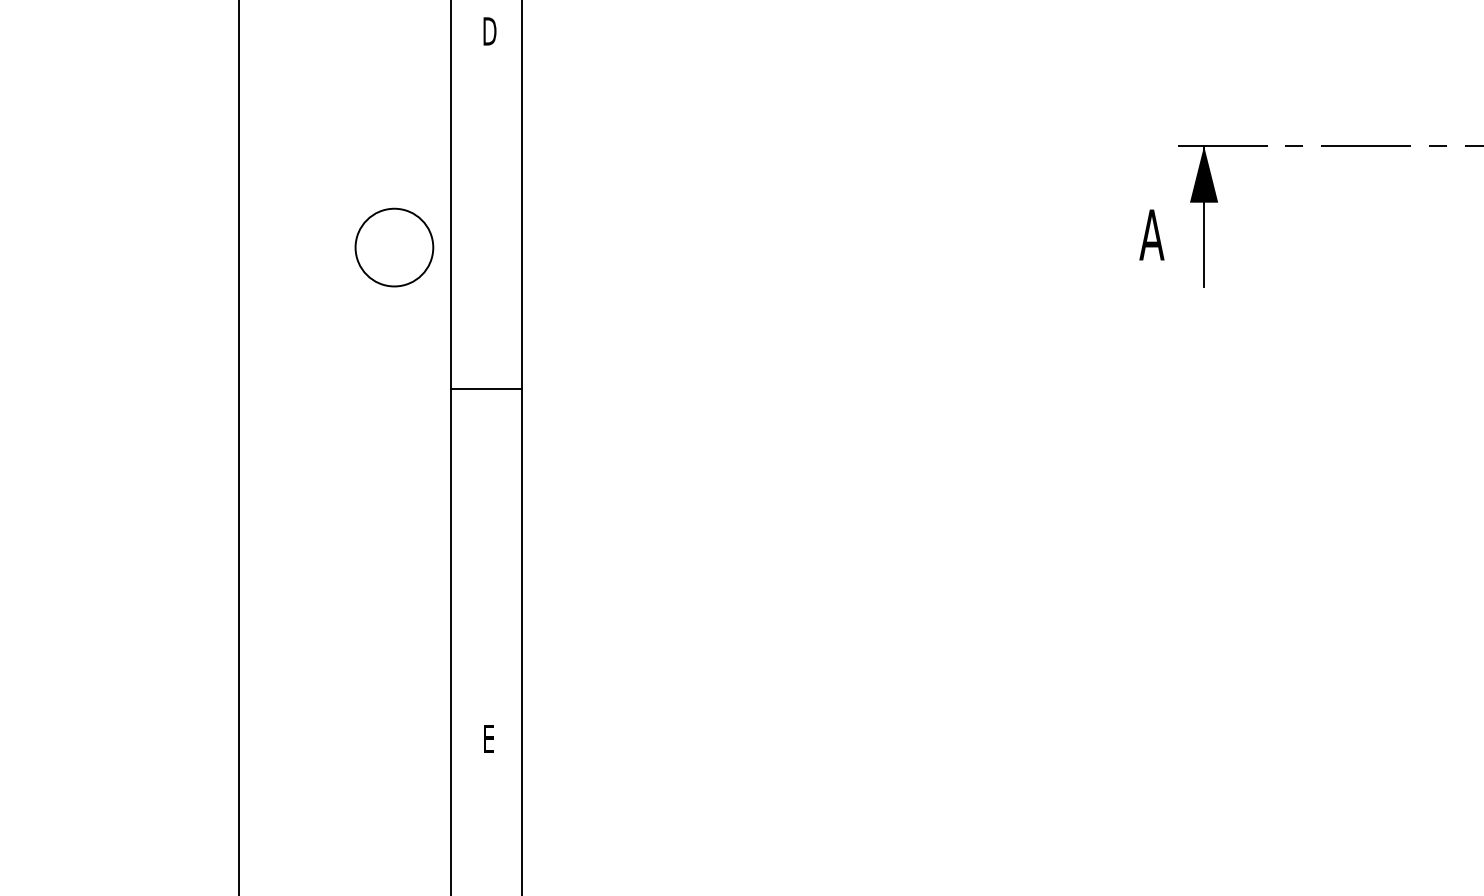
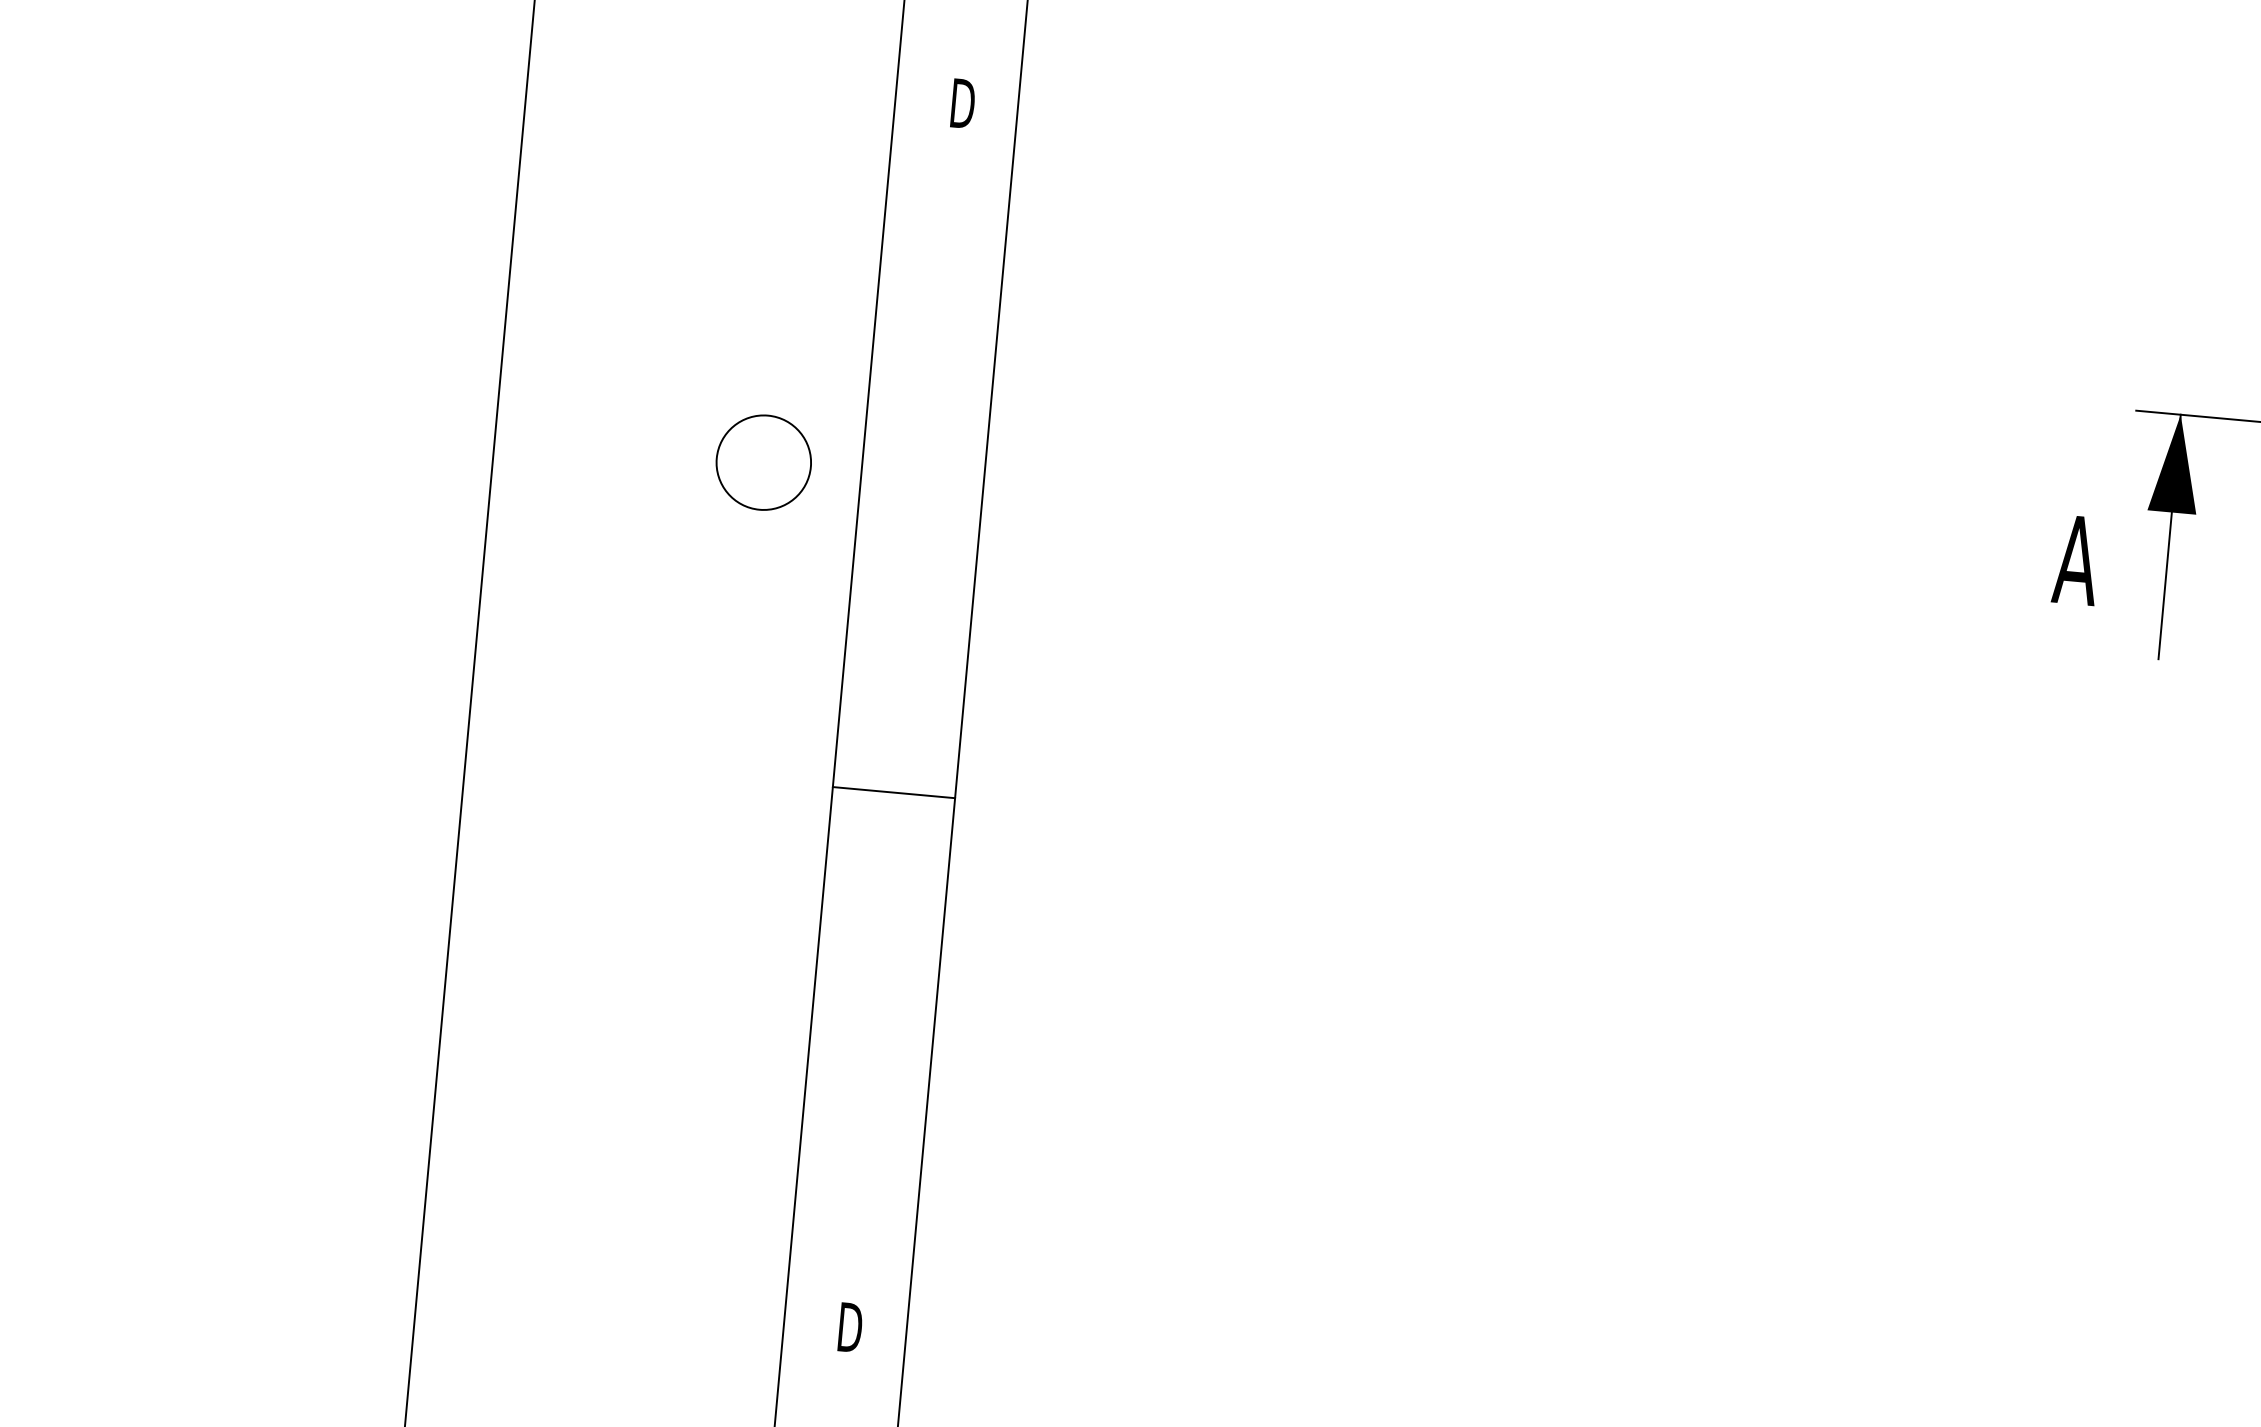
circle: (394, 247) -> (763, 462), size x0.7
line: (485, 388) -> (892, 791), moved
text: (488, 738) -> (849, 1326), E -> D

